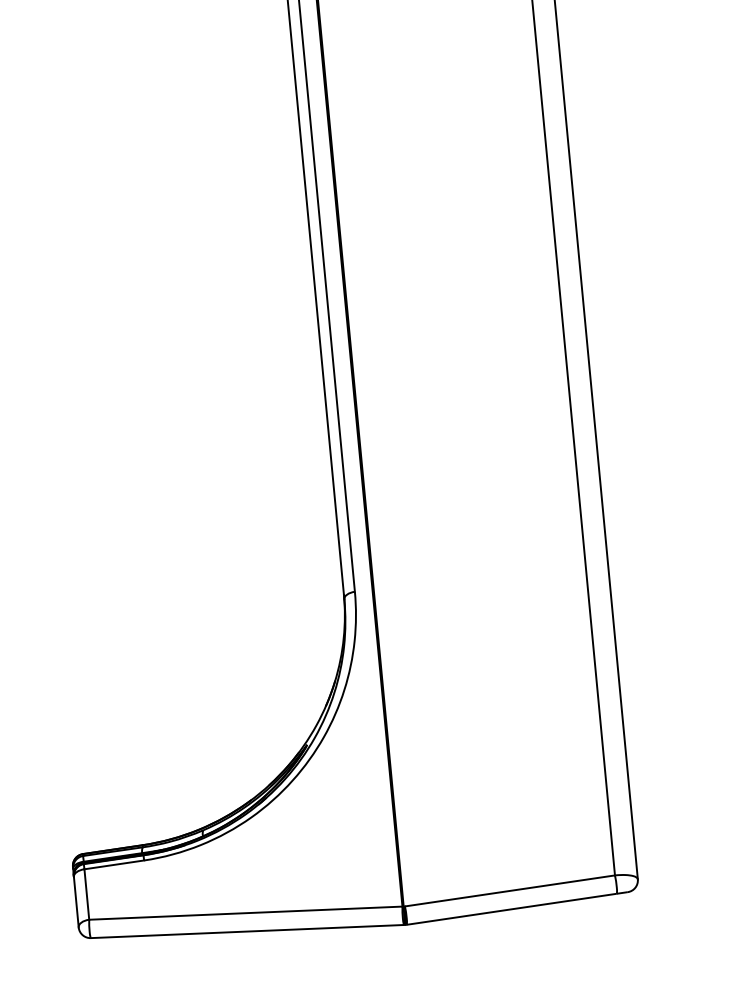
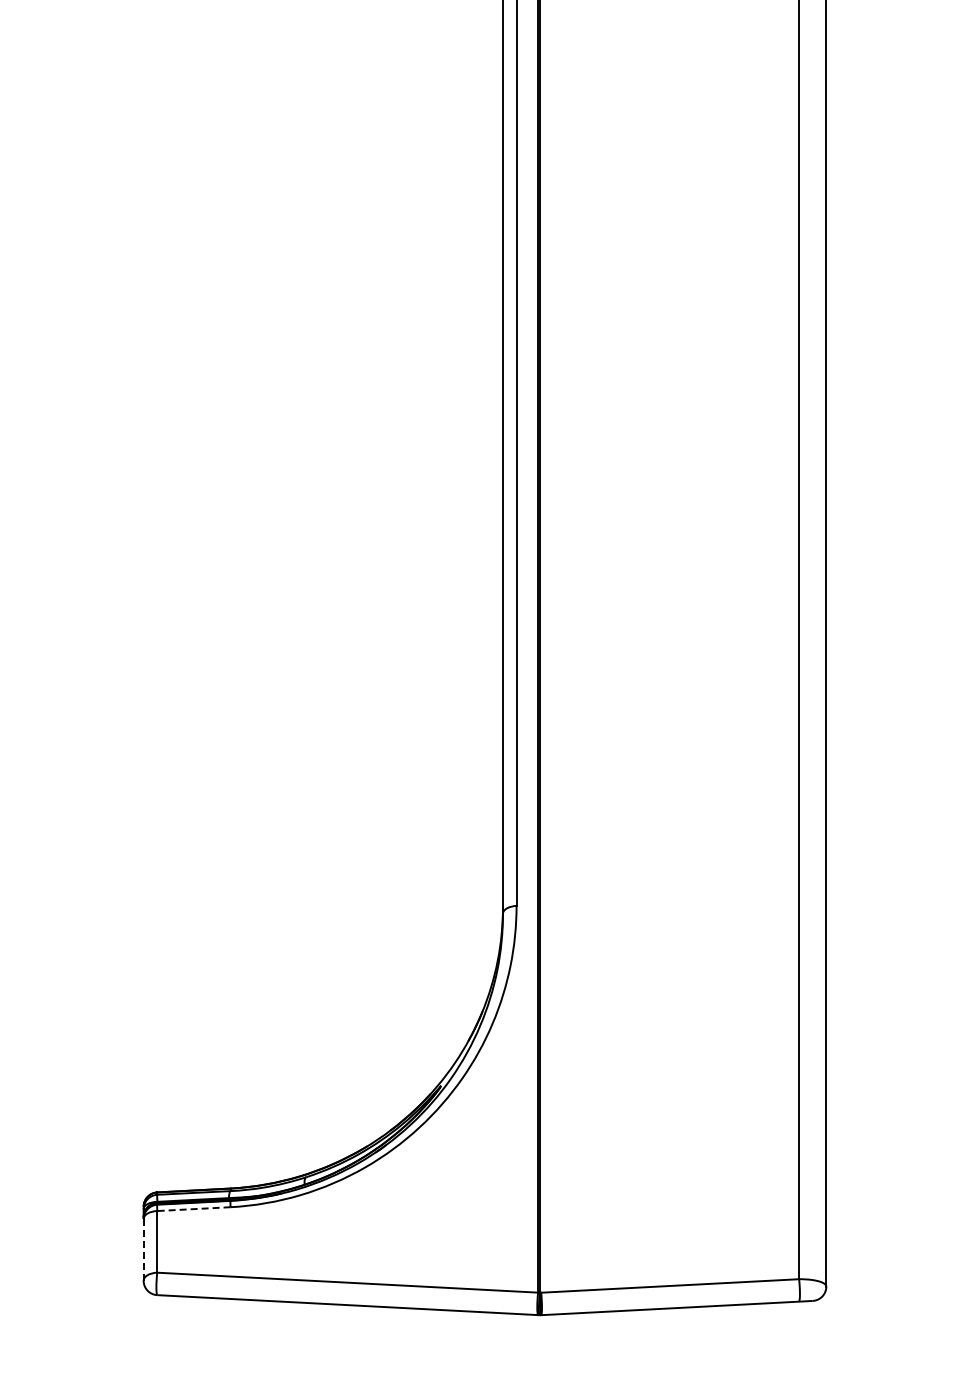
line: (113, 865) -> (193, 1209), solid -> dashed
line: (76, 901) -> (143, 1249), solid -> dashed

